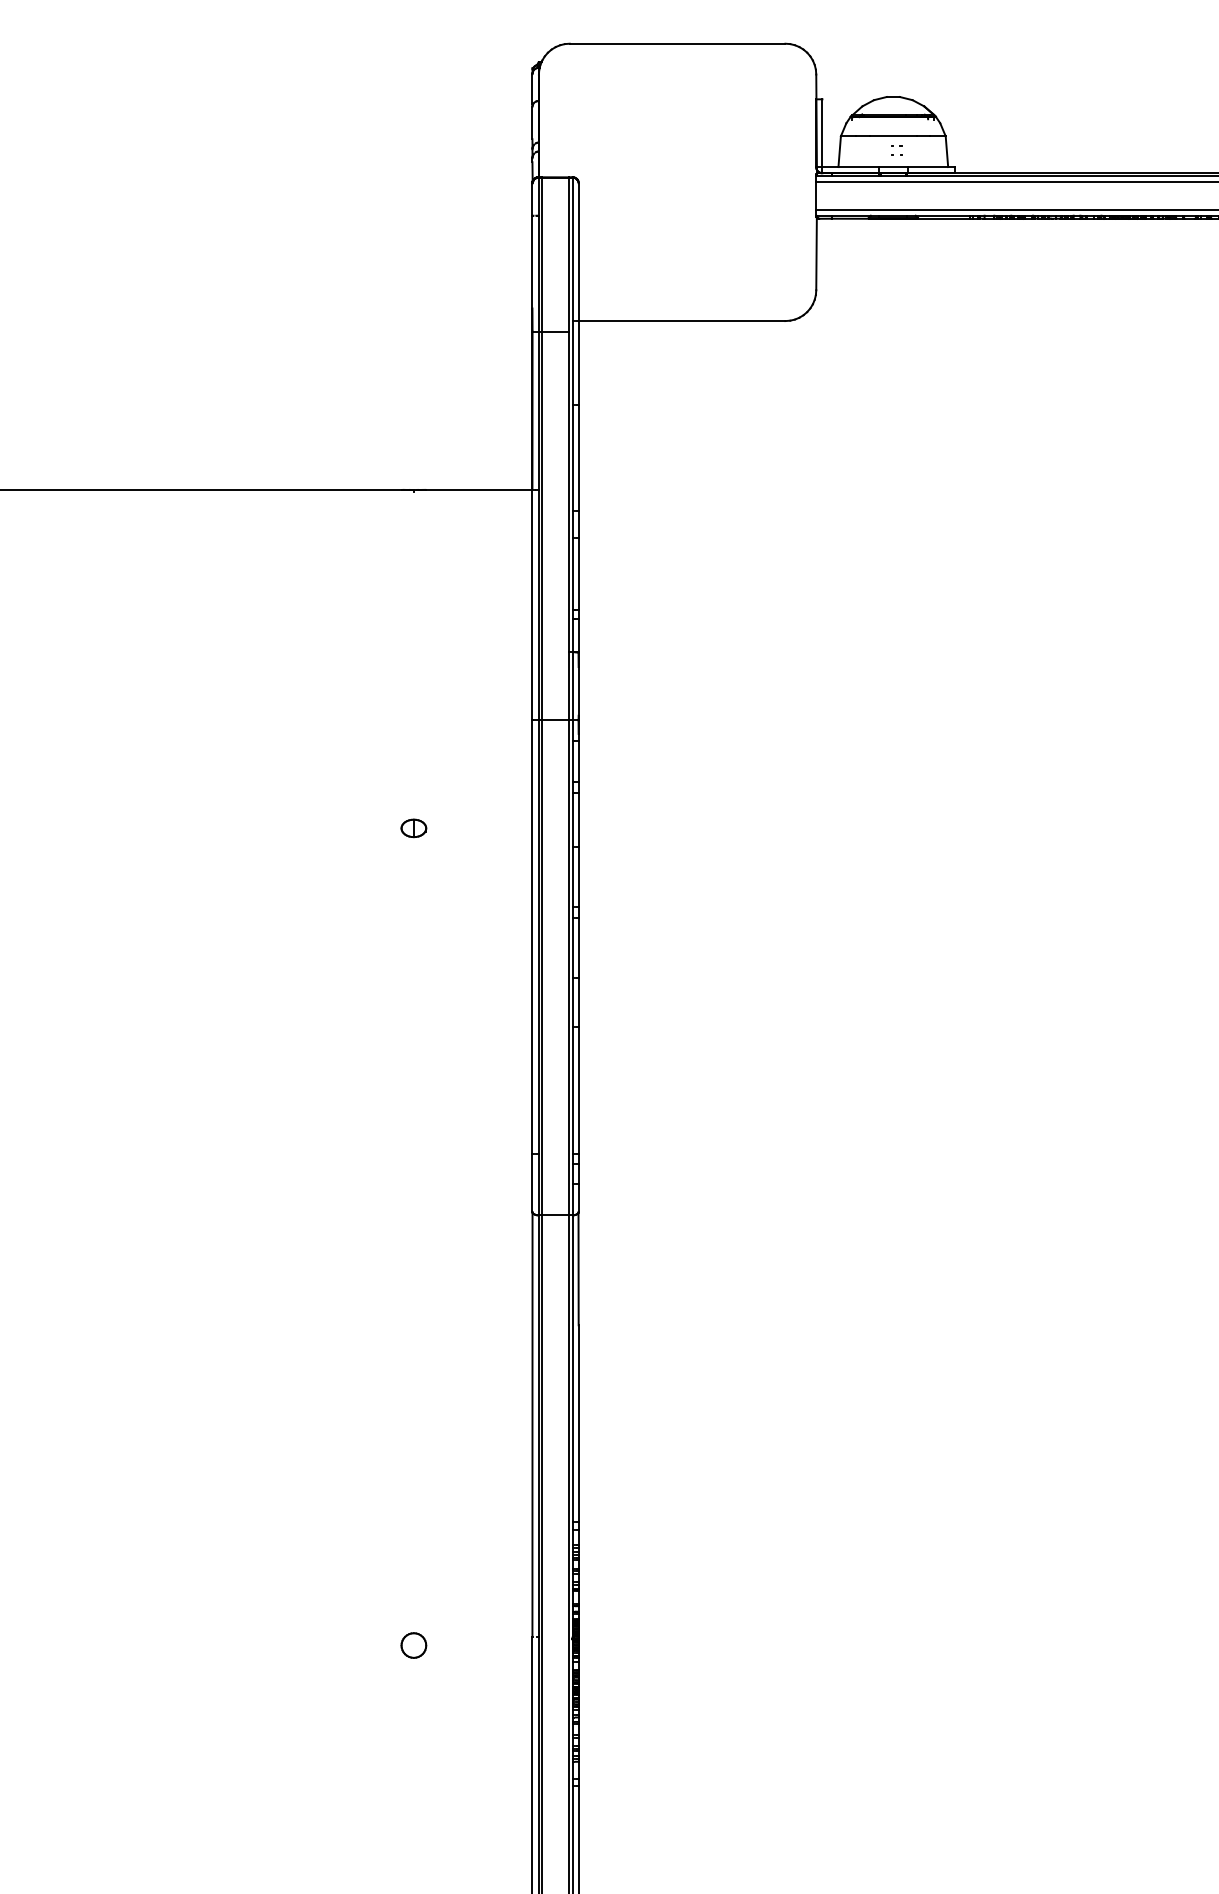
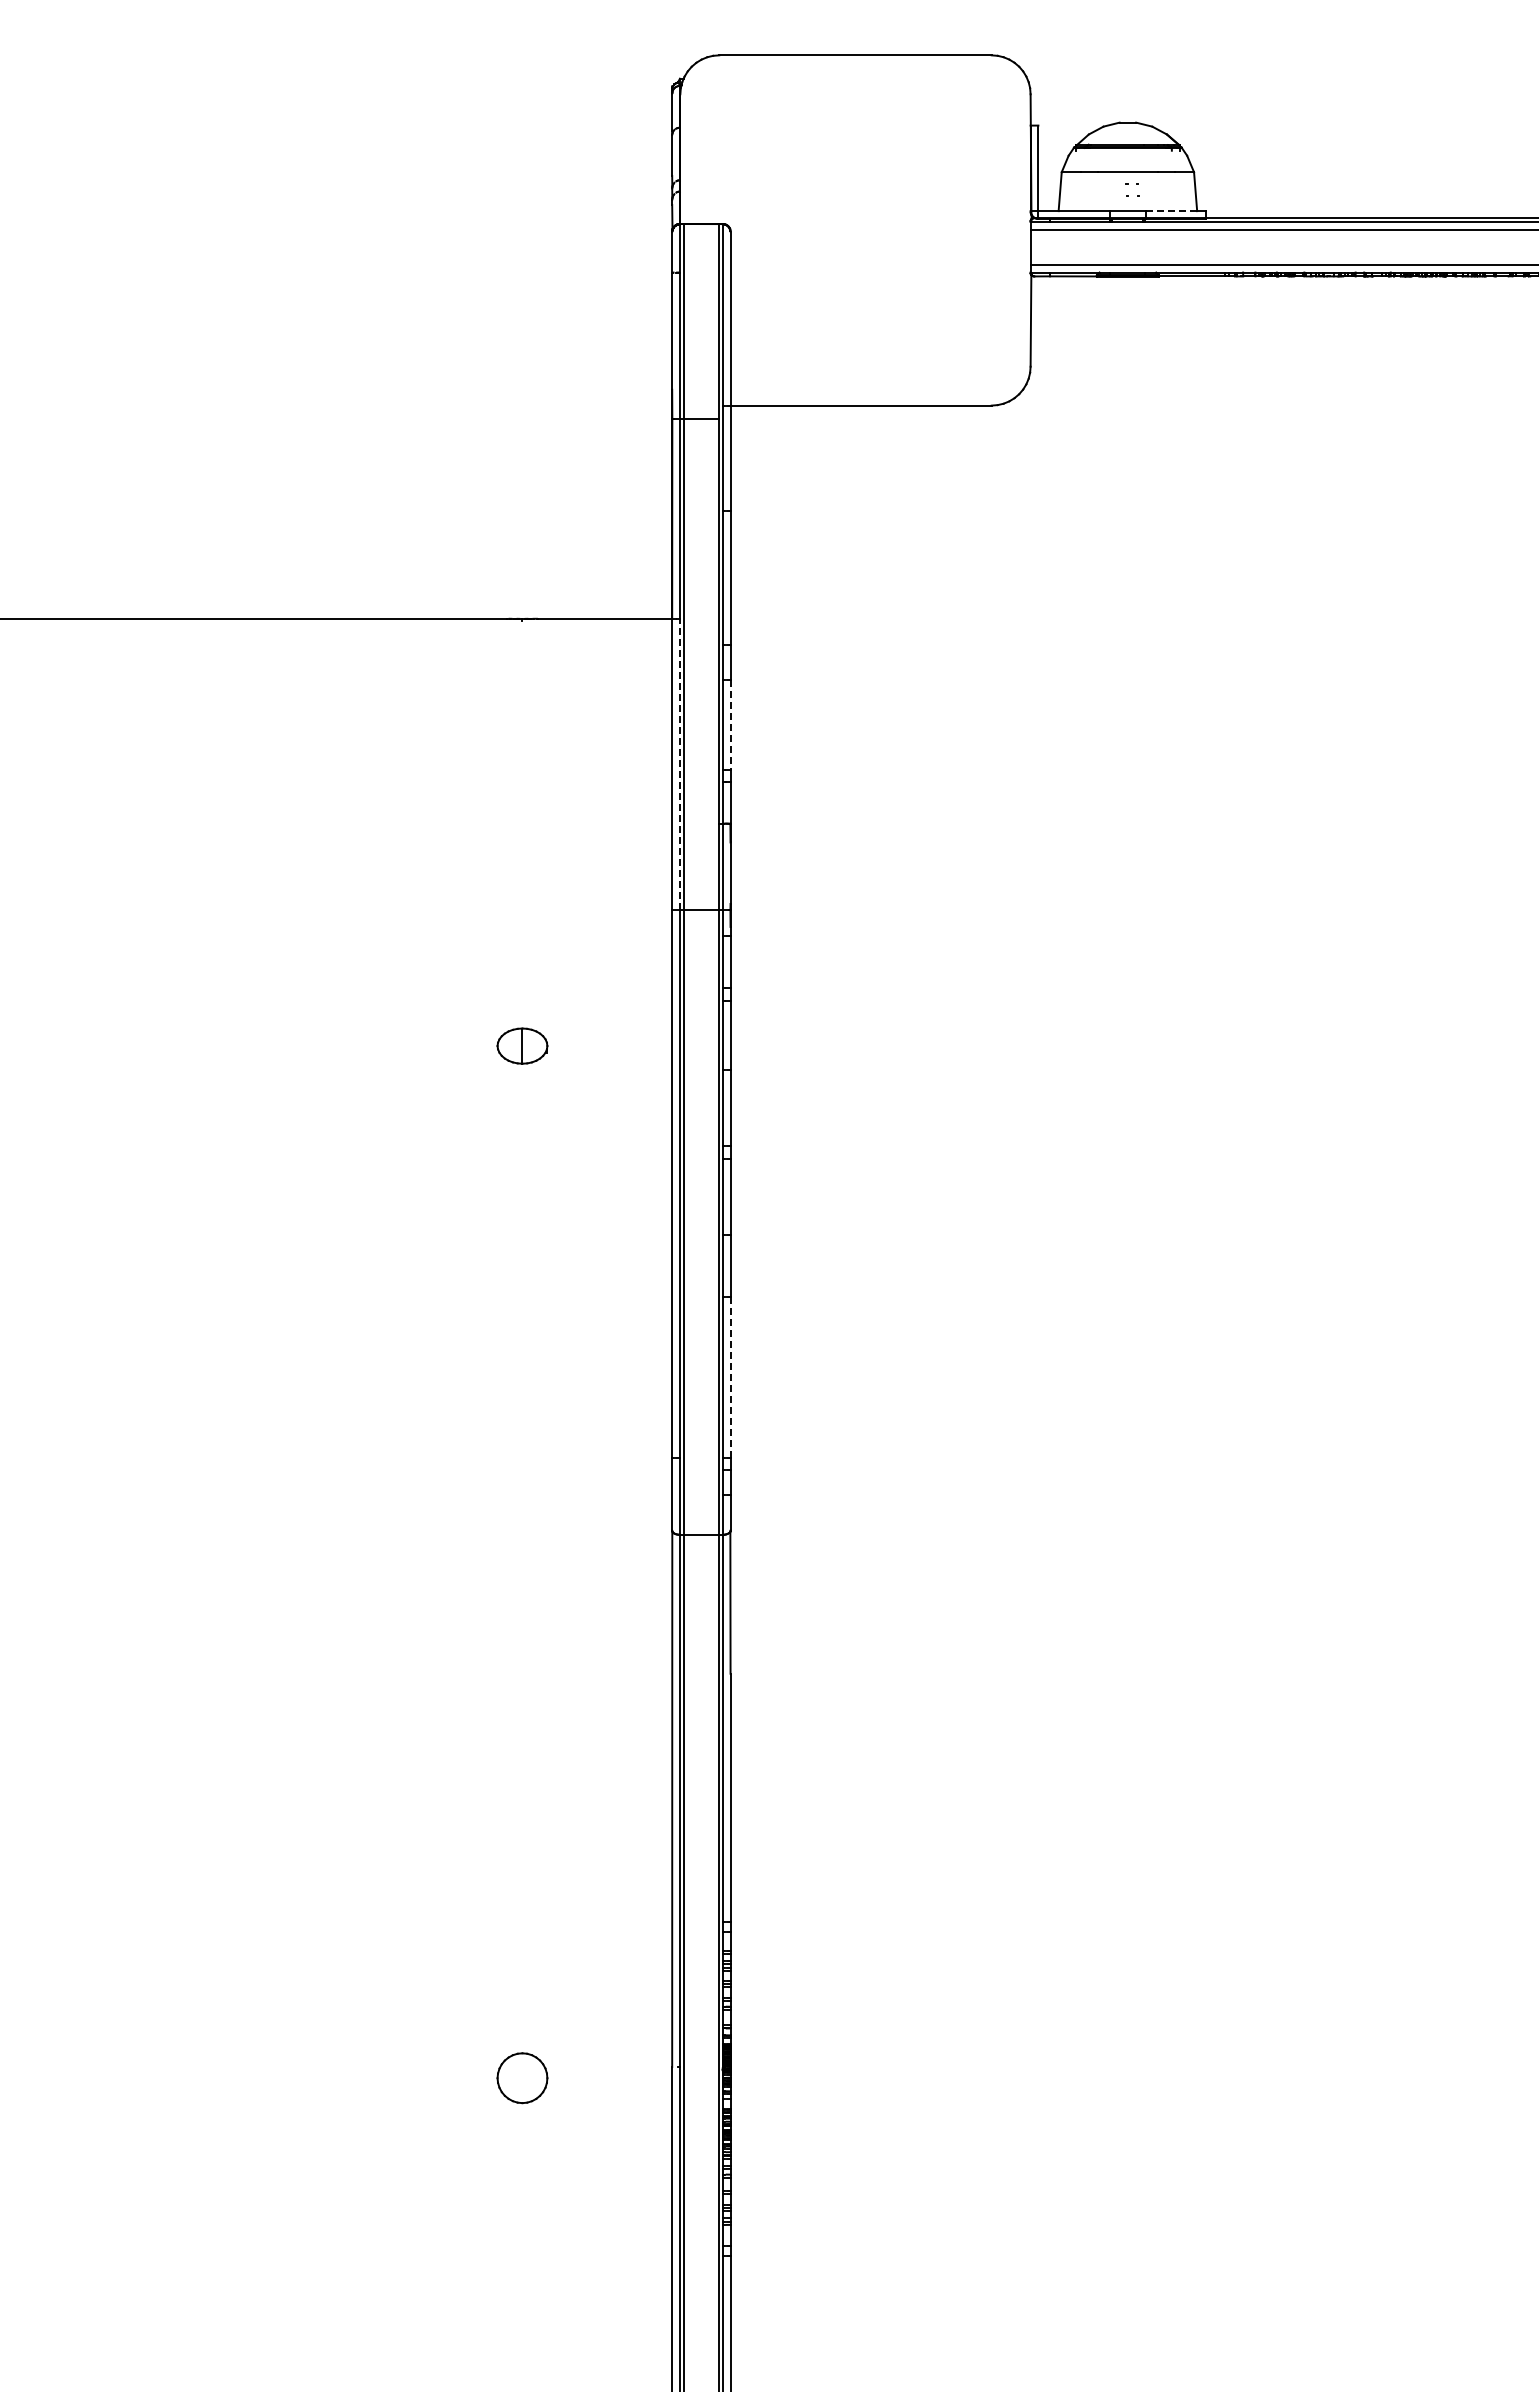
line: (927, 167) -> (1171, 211), solid -> dashed
line: (578, 574) -> (730, 725), solid -> dashed
line: (538, 605) -> (679, 764), solid -> dashed
part: (413, 828) -> (522, 1046), size x1.6
line: (578, 1089) -> (730, 1376), solid -> dashed
part: (413, 1645) -> (522, 2077), size x1.6

